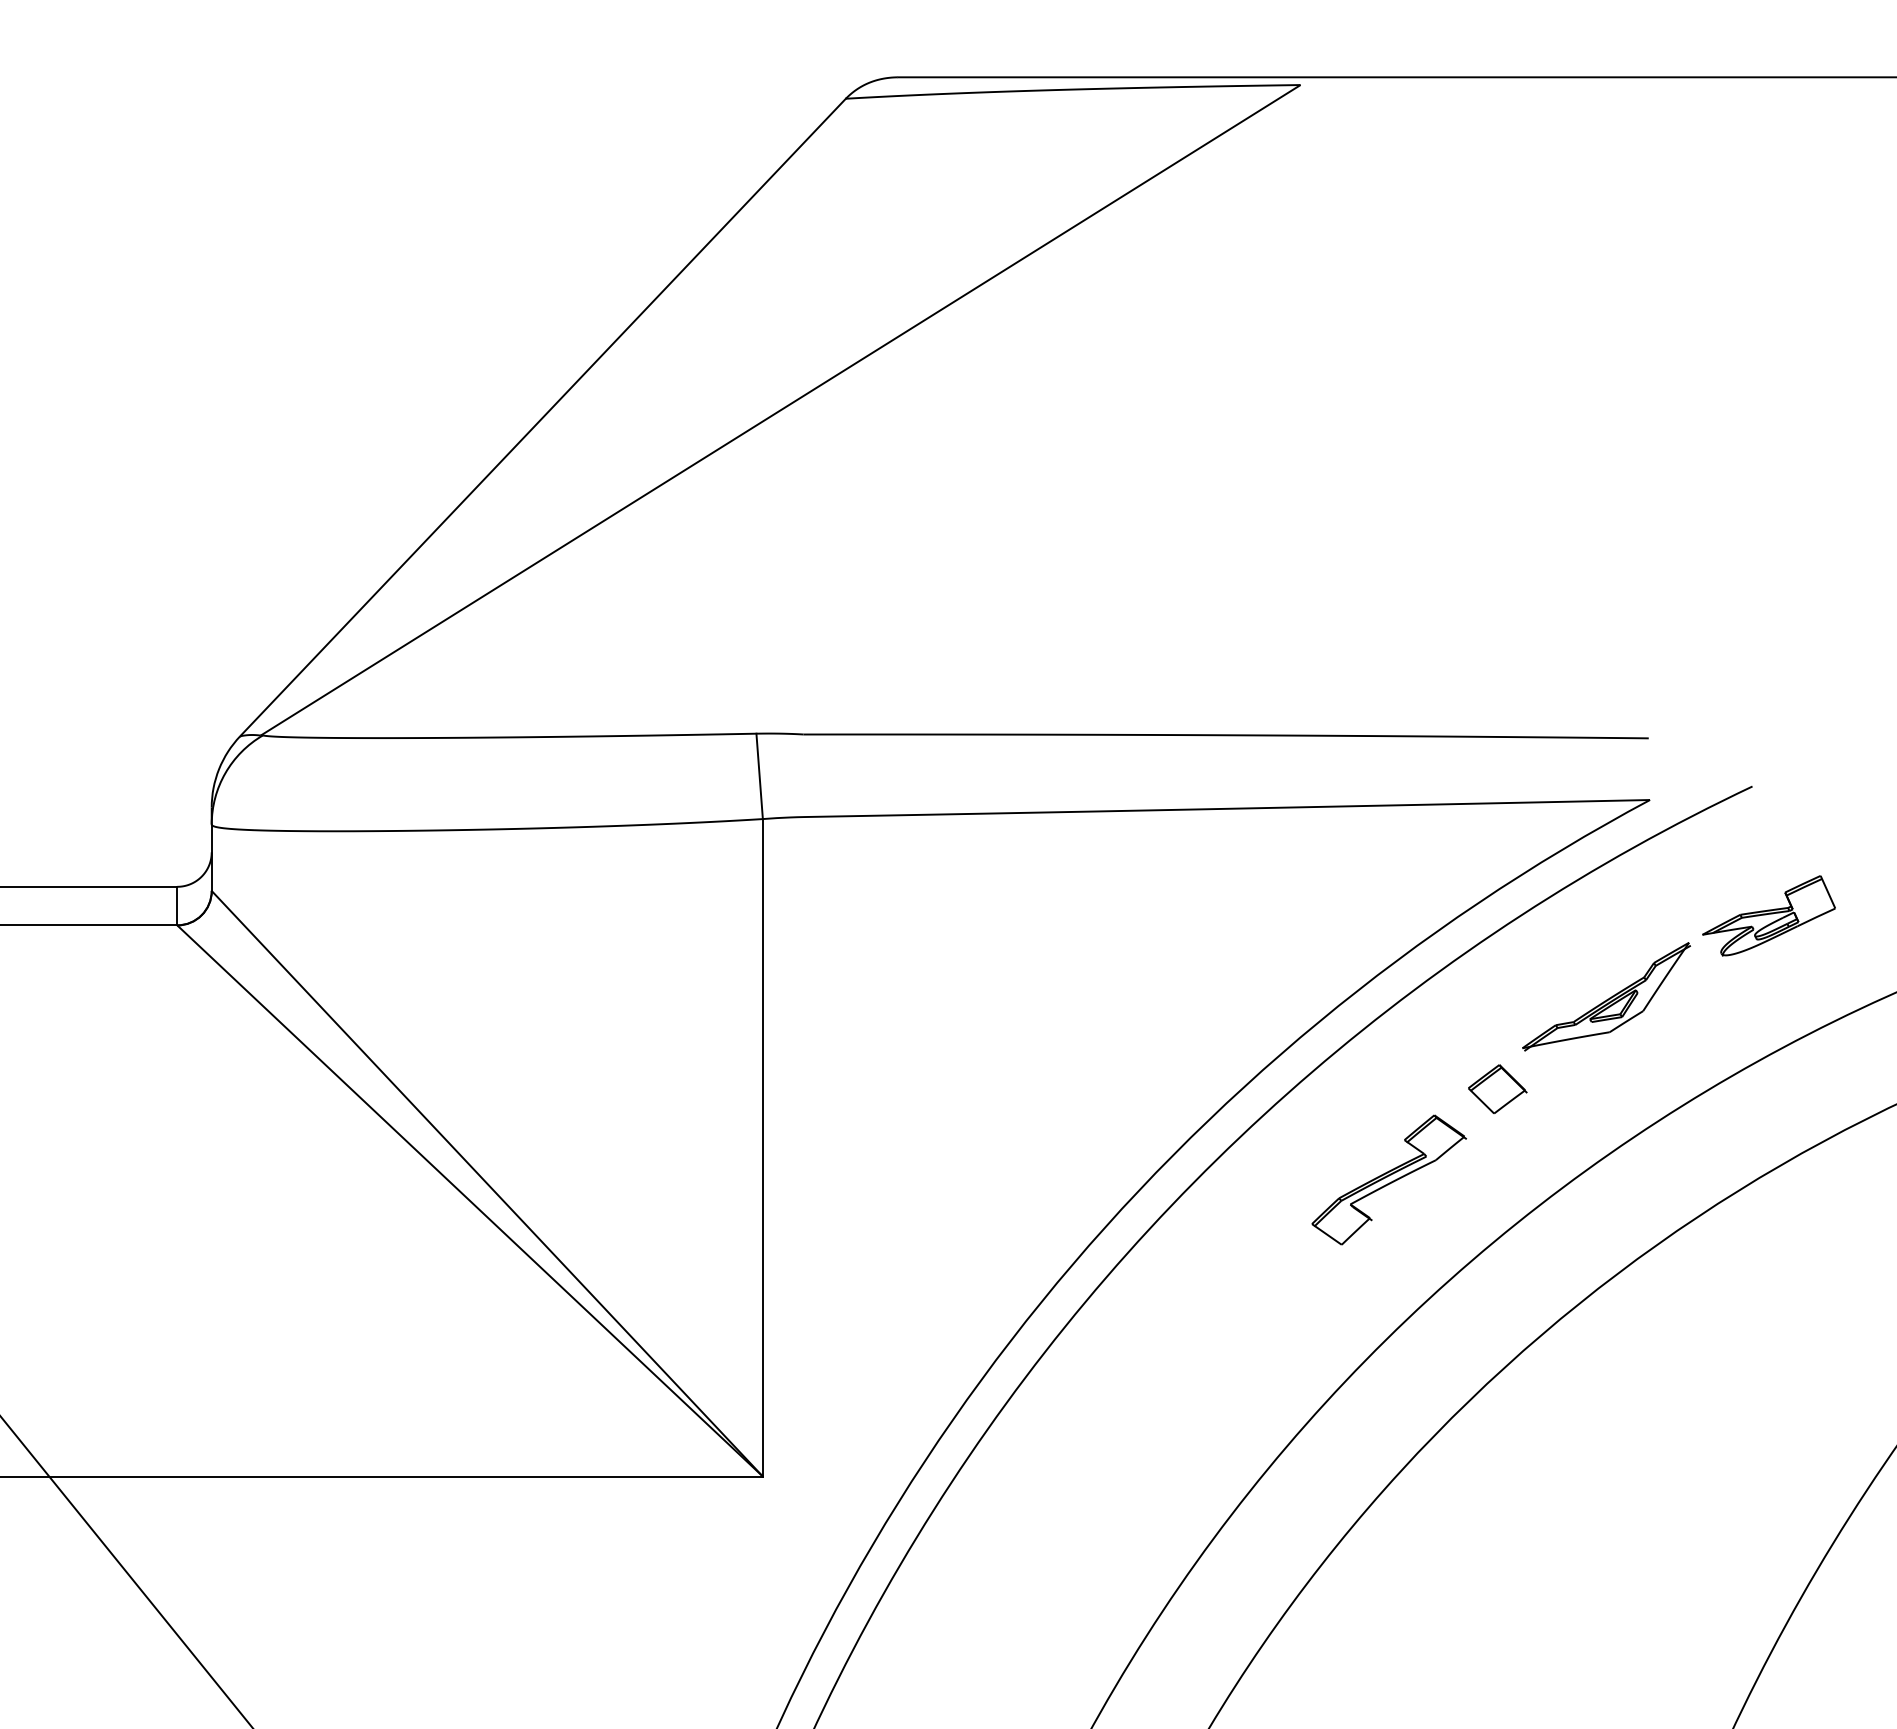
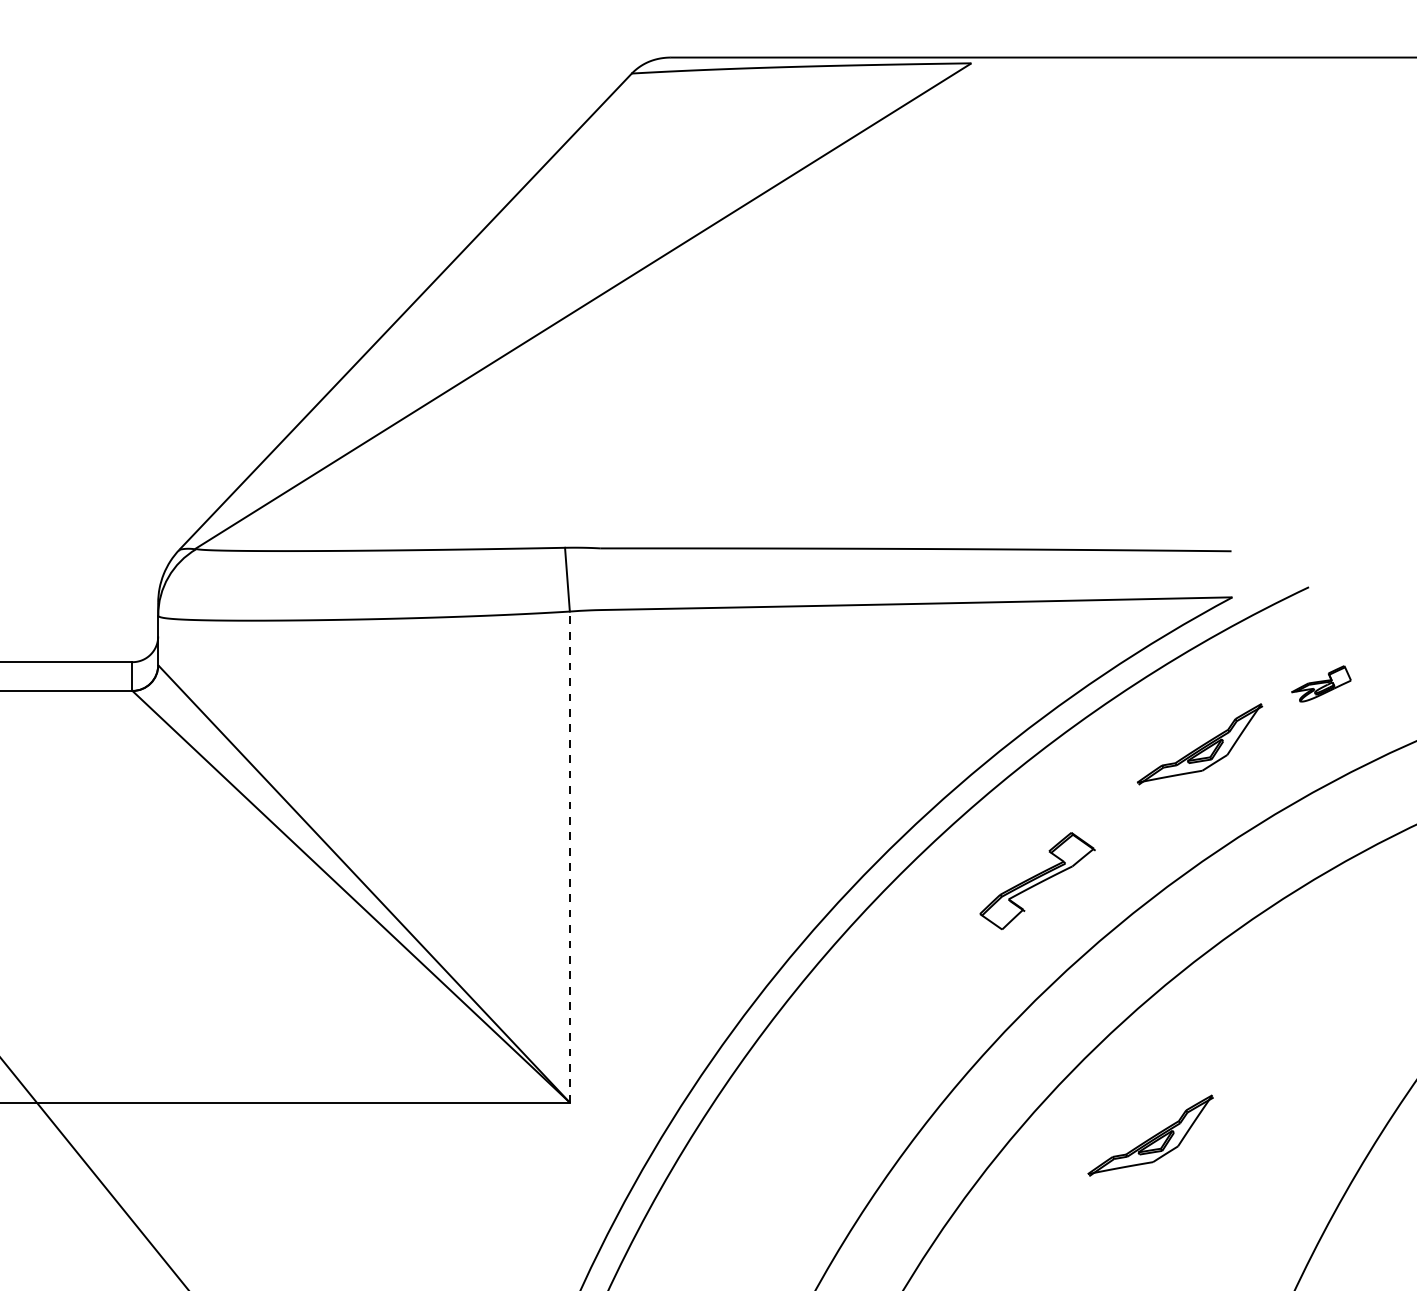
part: (1768, 915) -> (1320, 683), size x0.6
part: (1497, 1088) -> (1118, 812), removed
line: (762, 1147) -> (569, 856), solid -> dashed
part: (1540, 1520) -> (1150, 1135), added

